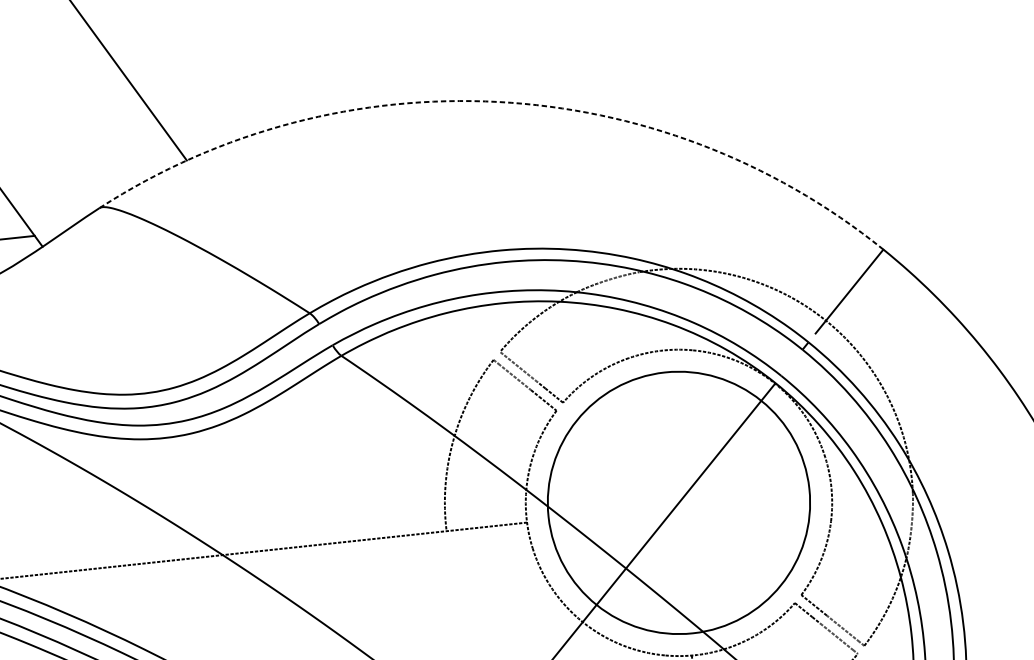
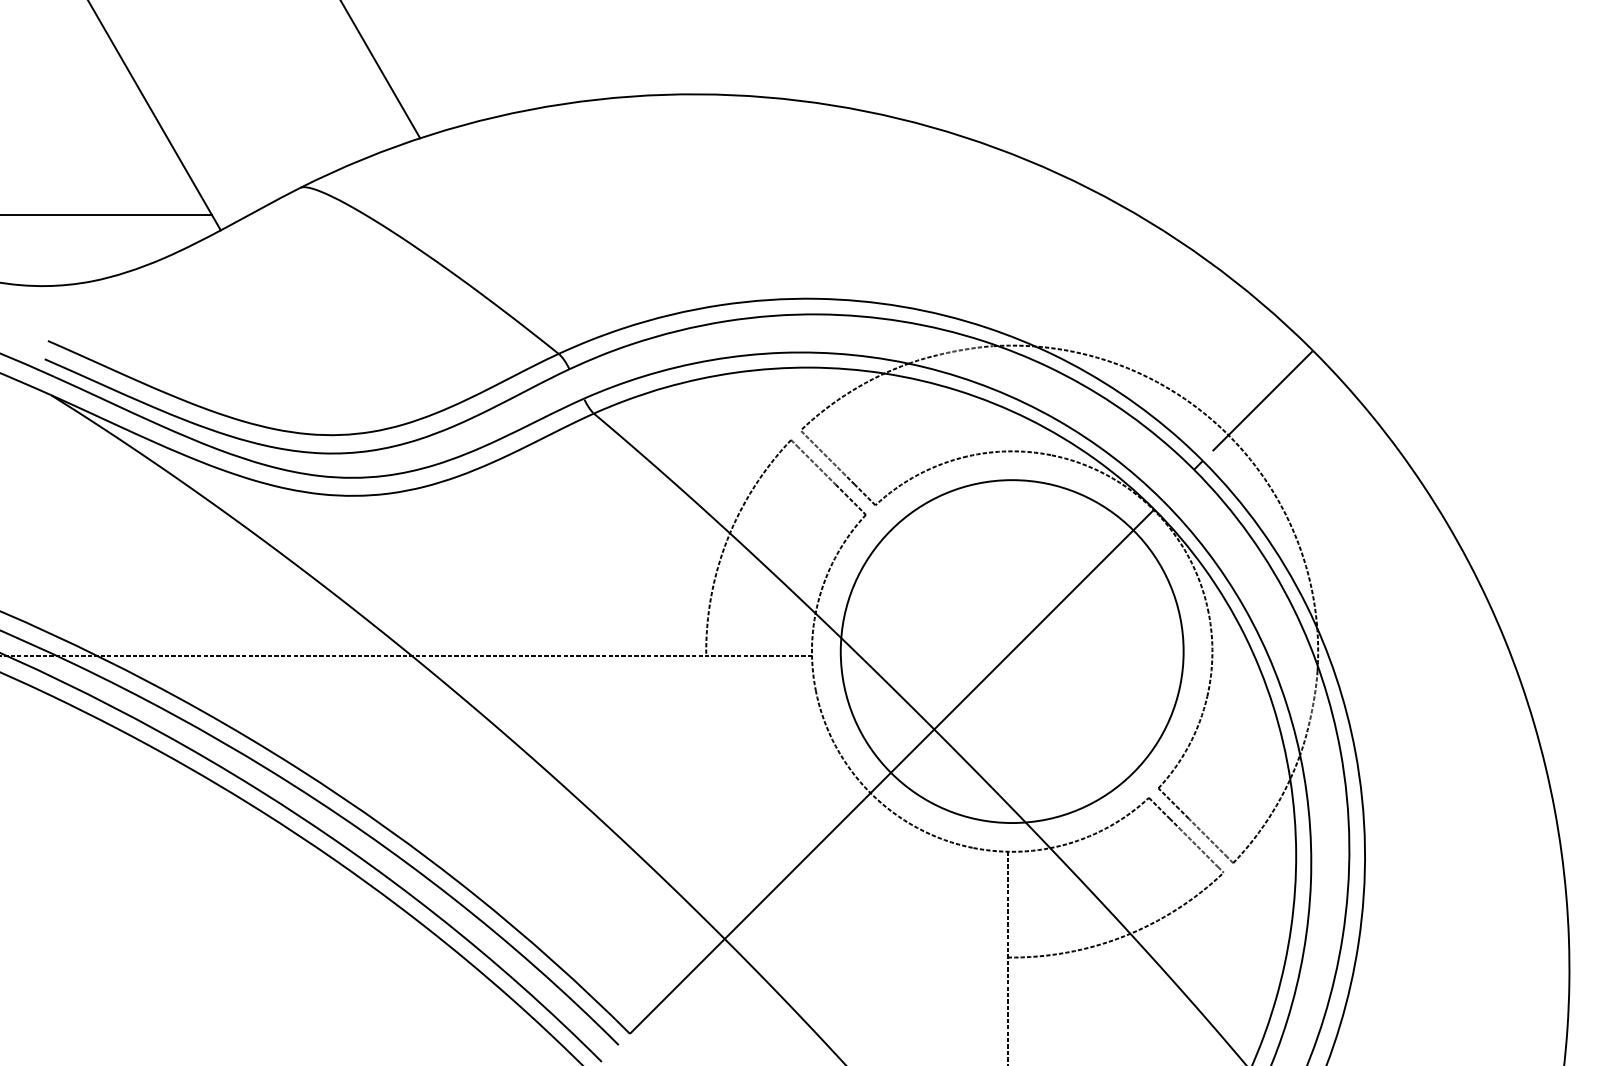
arc: (497, 102) -> (832, 105), dashed -> solid

